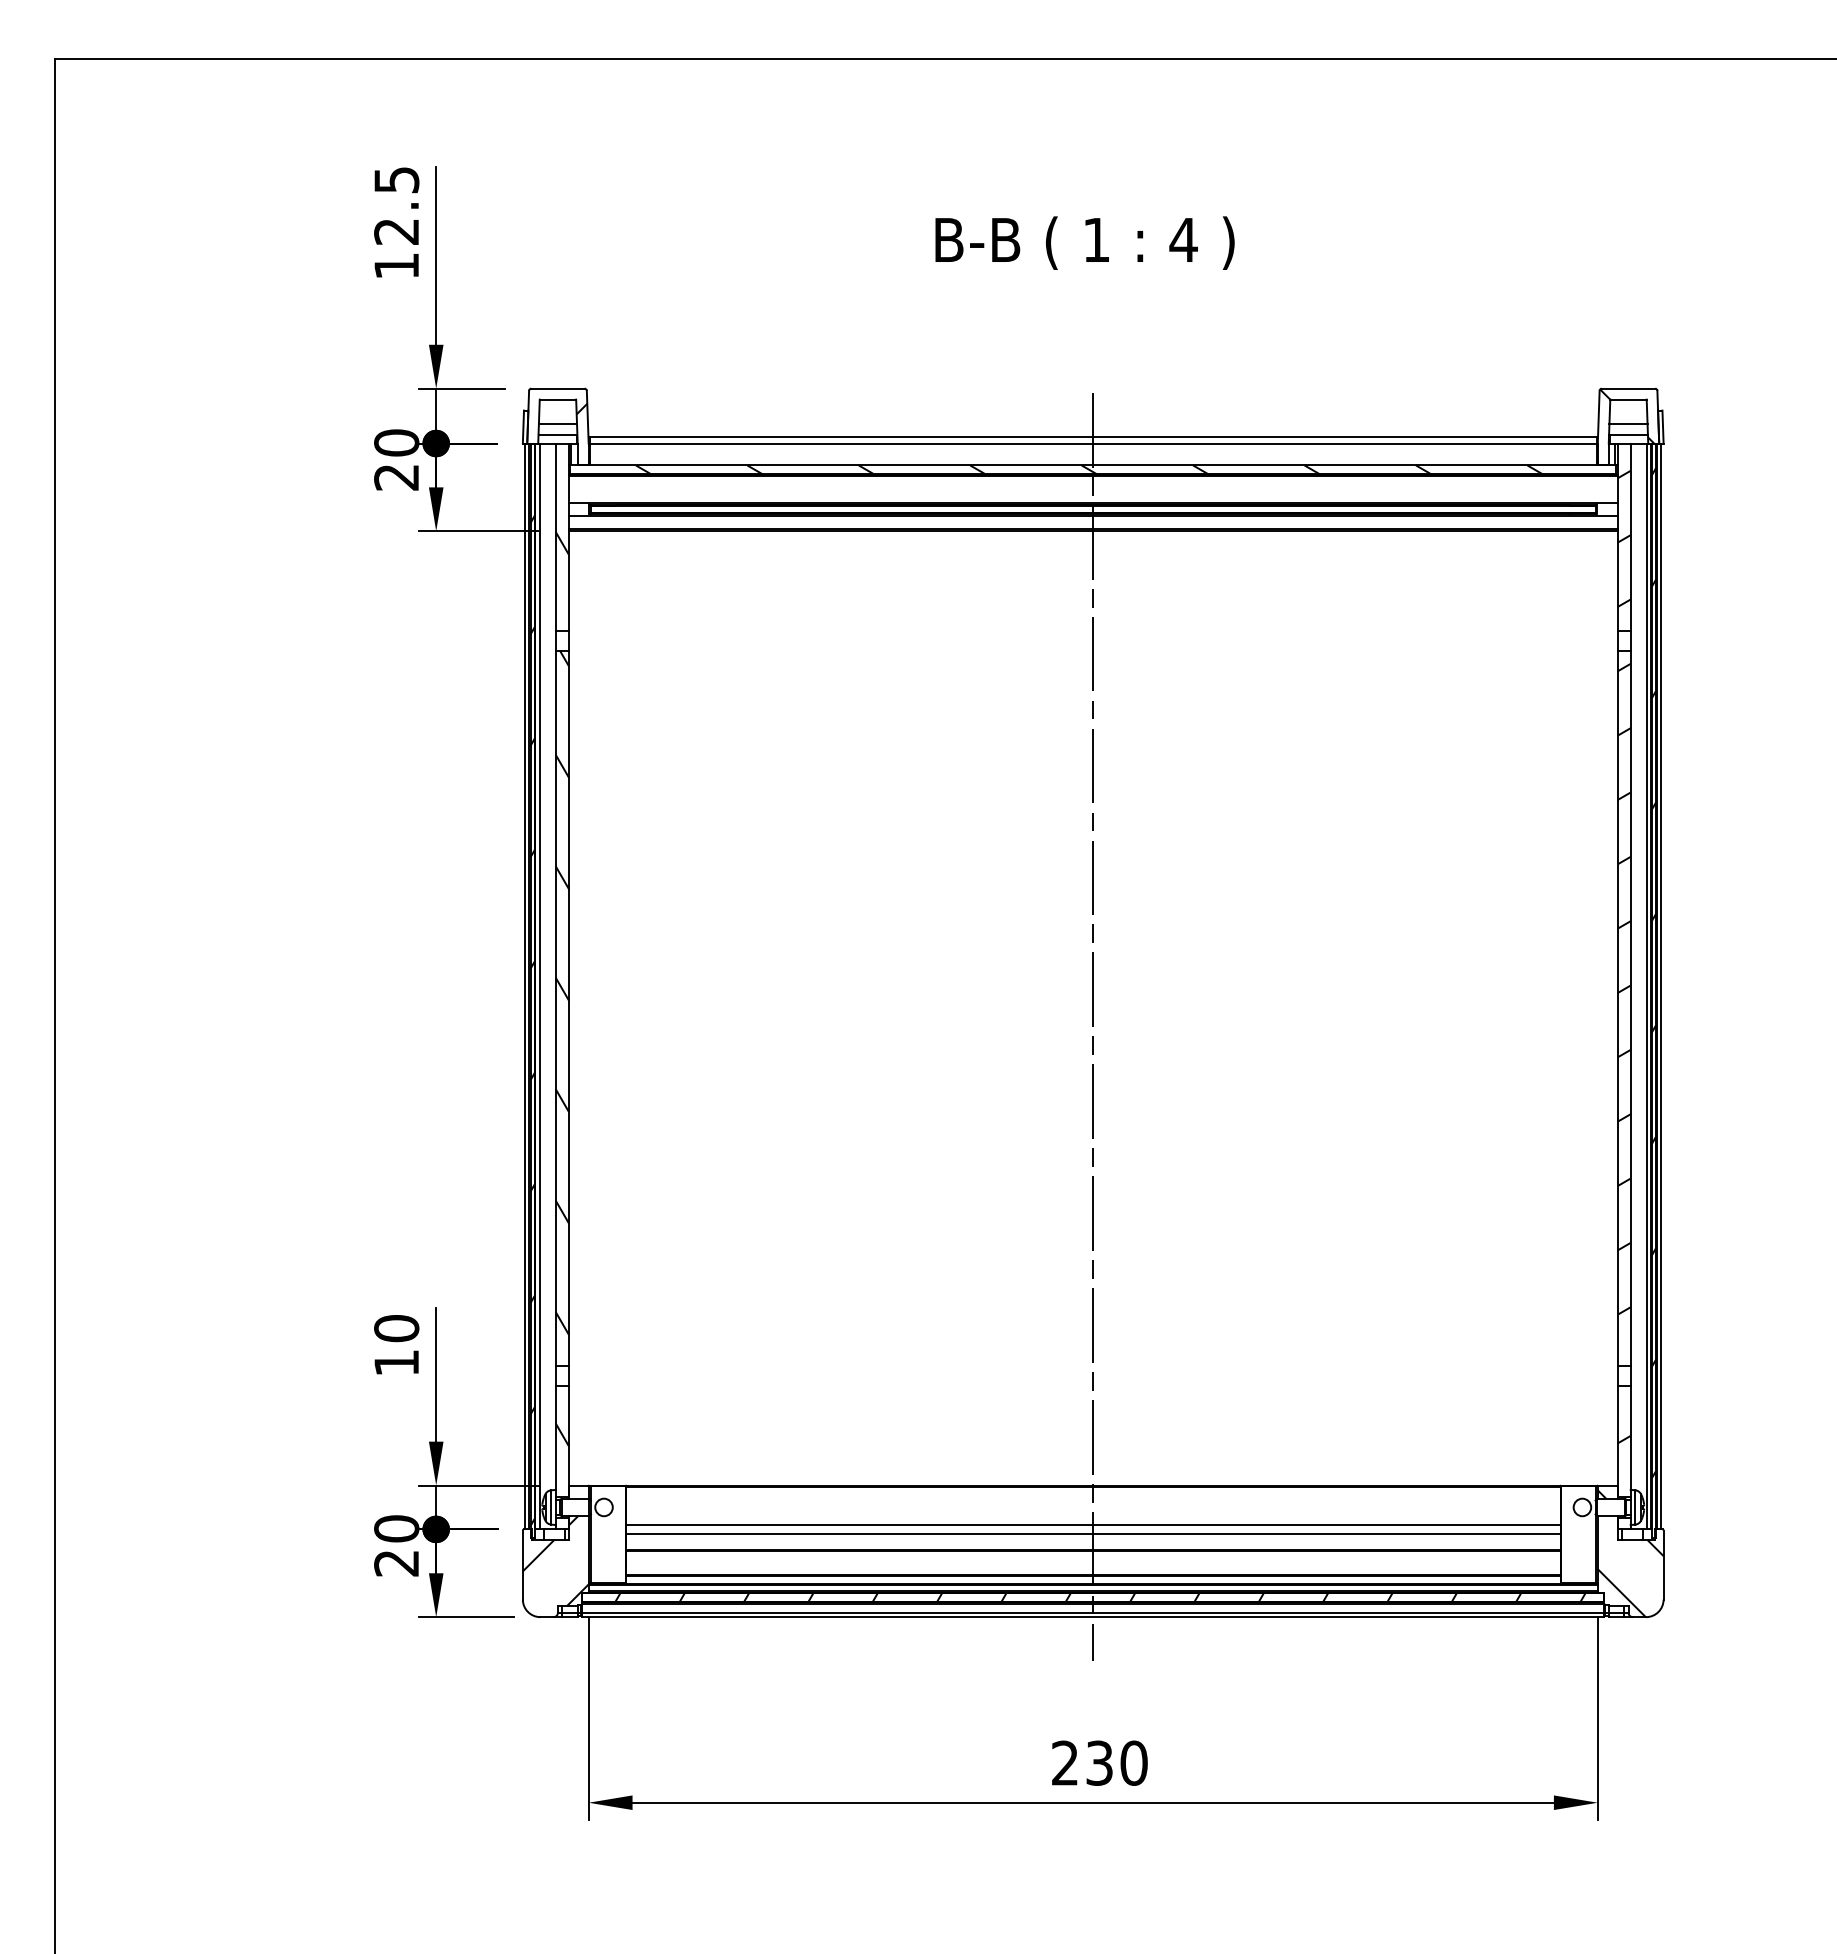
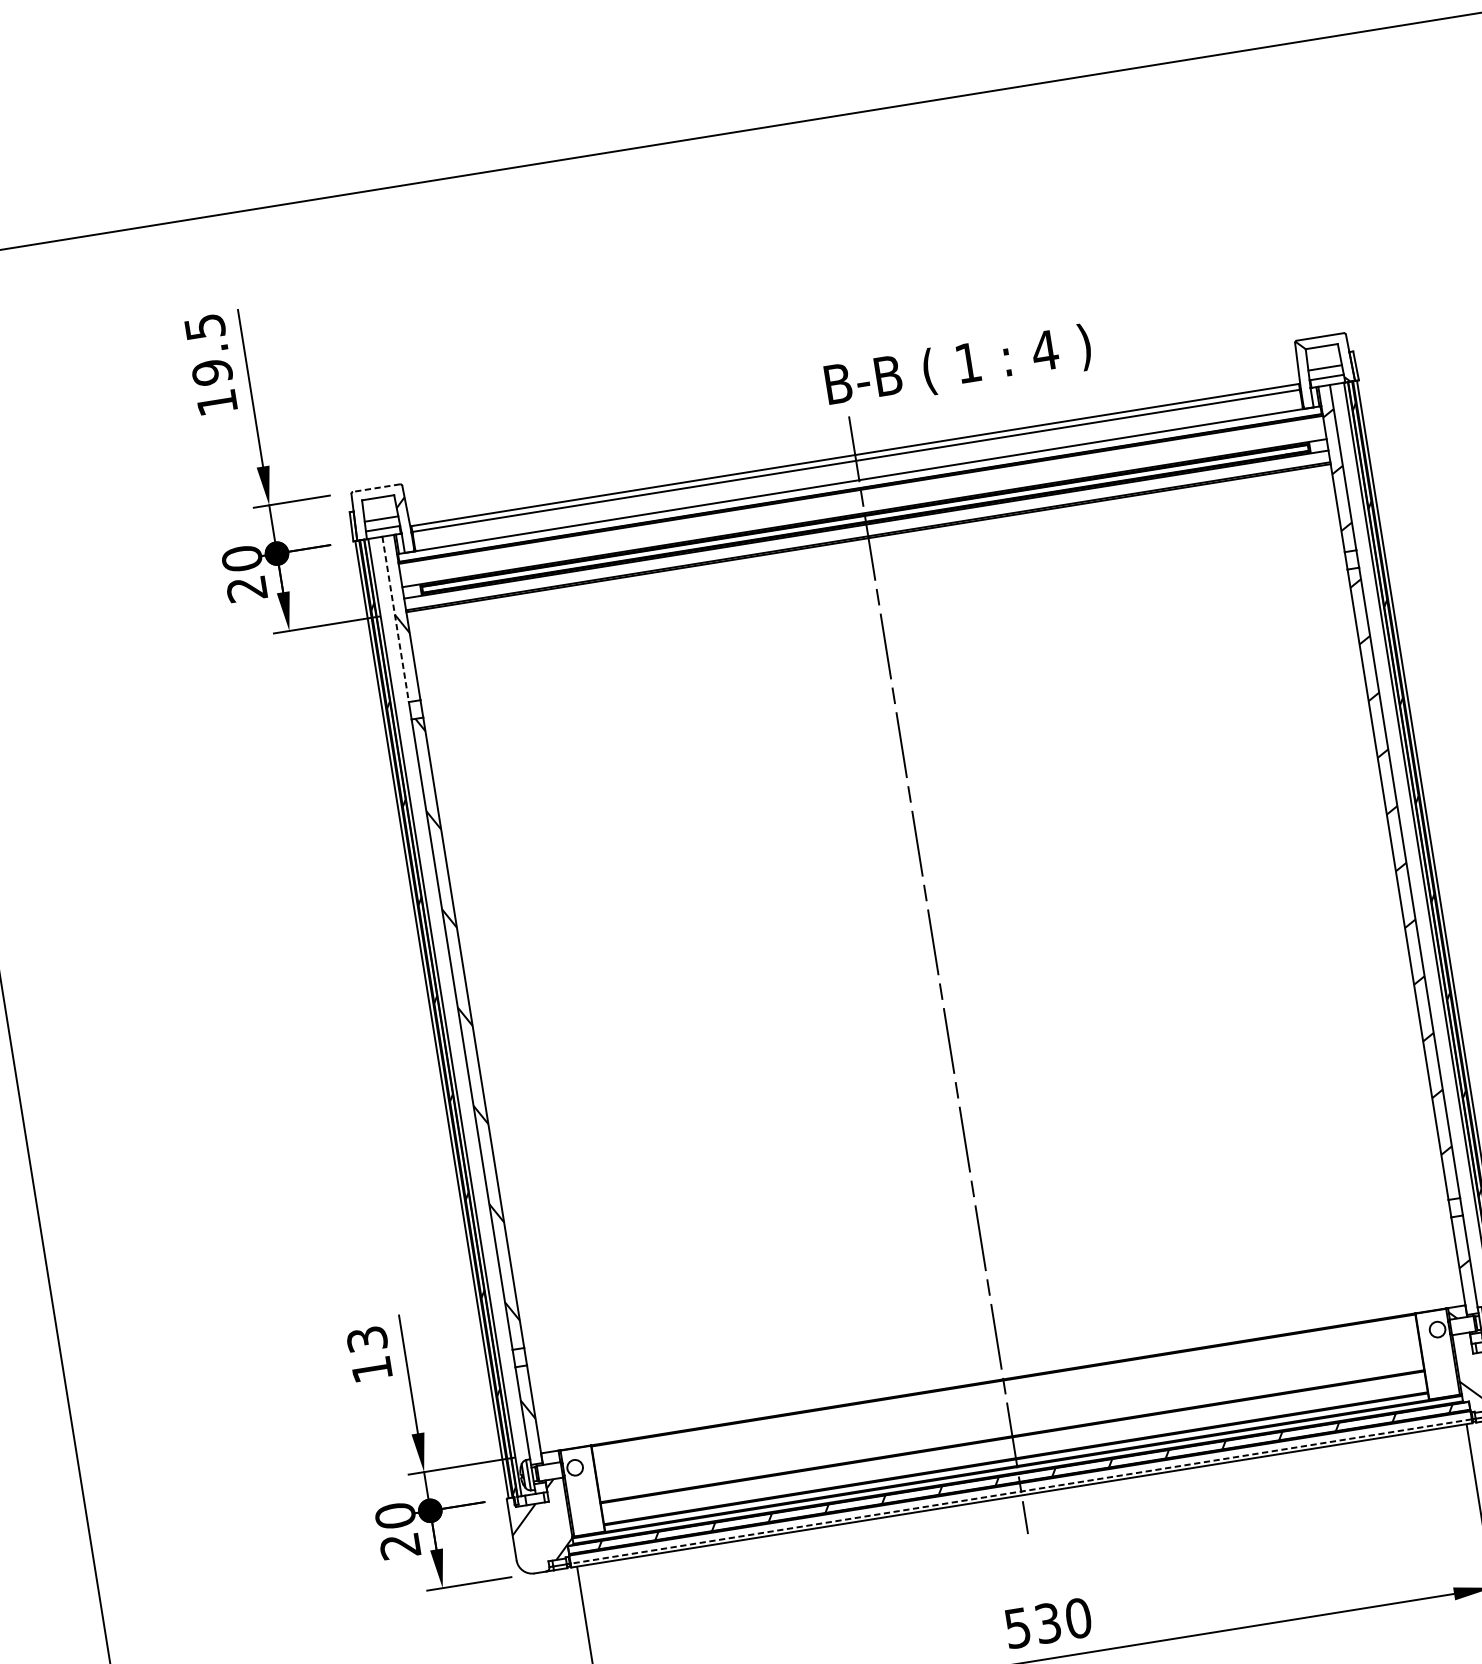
text: (396, 231) -> (212, 372), 12.5 -> 19.5
text: (1084, 242) -> (957, 366), moved
line: (557, 388) -> (376, 488), solid -> dashed
hatch: (1088, 469) -> (855, 484), removed
line: (555, 537) -> (395, 619), solid -> dashed
text: (396, 1328) -> (366, 1339), 10 -> 13
line: (1092, 1525) -> (1008, 1414), removed
line: (1092, 1533) -> (1009, 1421), removed
line: (1092, 1612) -> (1020, 1491), solid -> dashed
text: (1064, 1762) -> (1017, 1627), 230 -> 530

